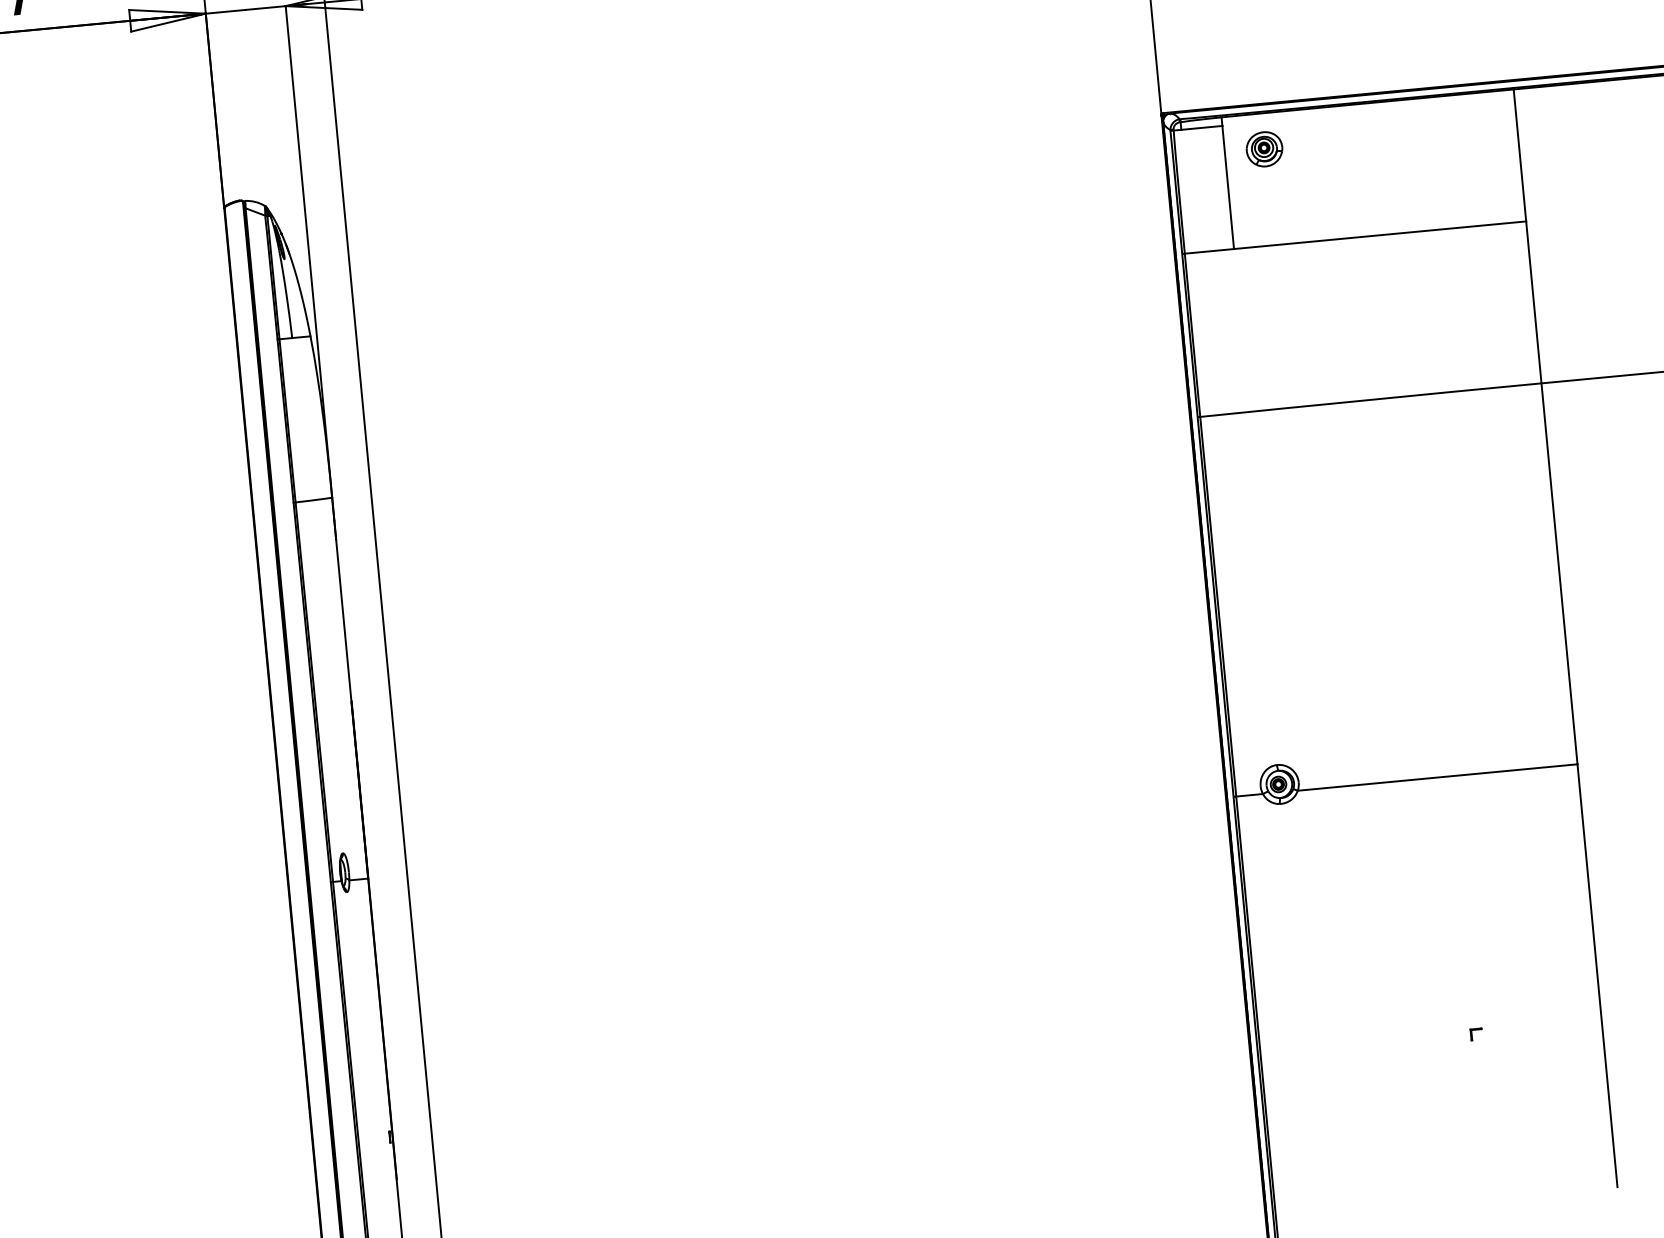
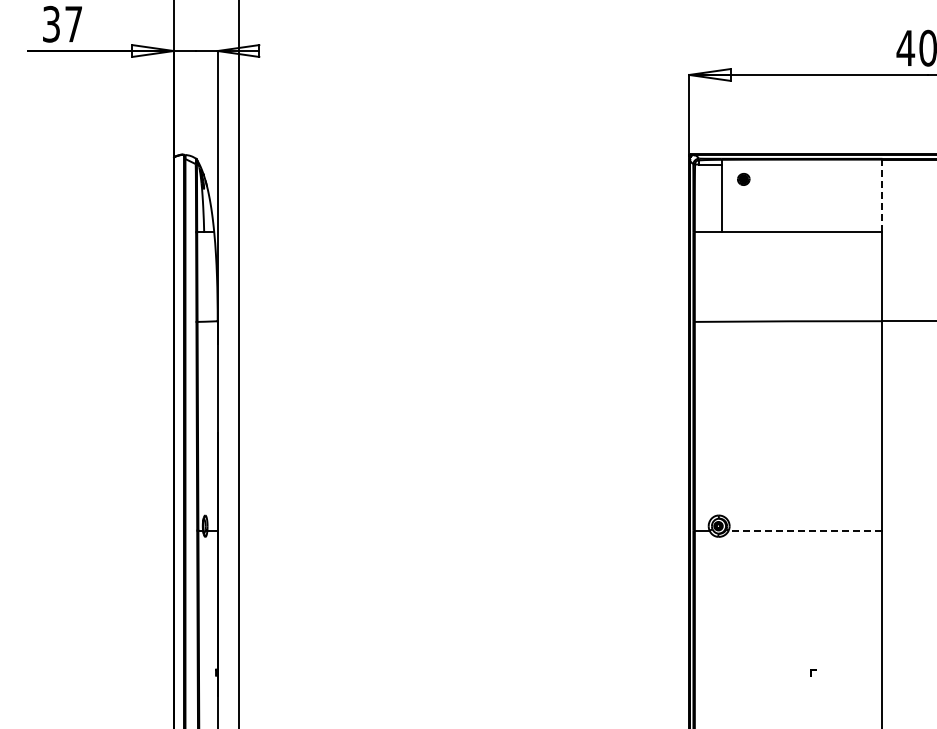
part: (1264, 149) -> (743, 179), size x0.6
line: (1519, 154) -> (882, 195), solid -> dashed
line: (1437, 777) -> (805, 530), solid -> dashed

